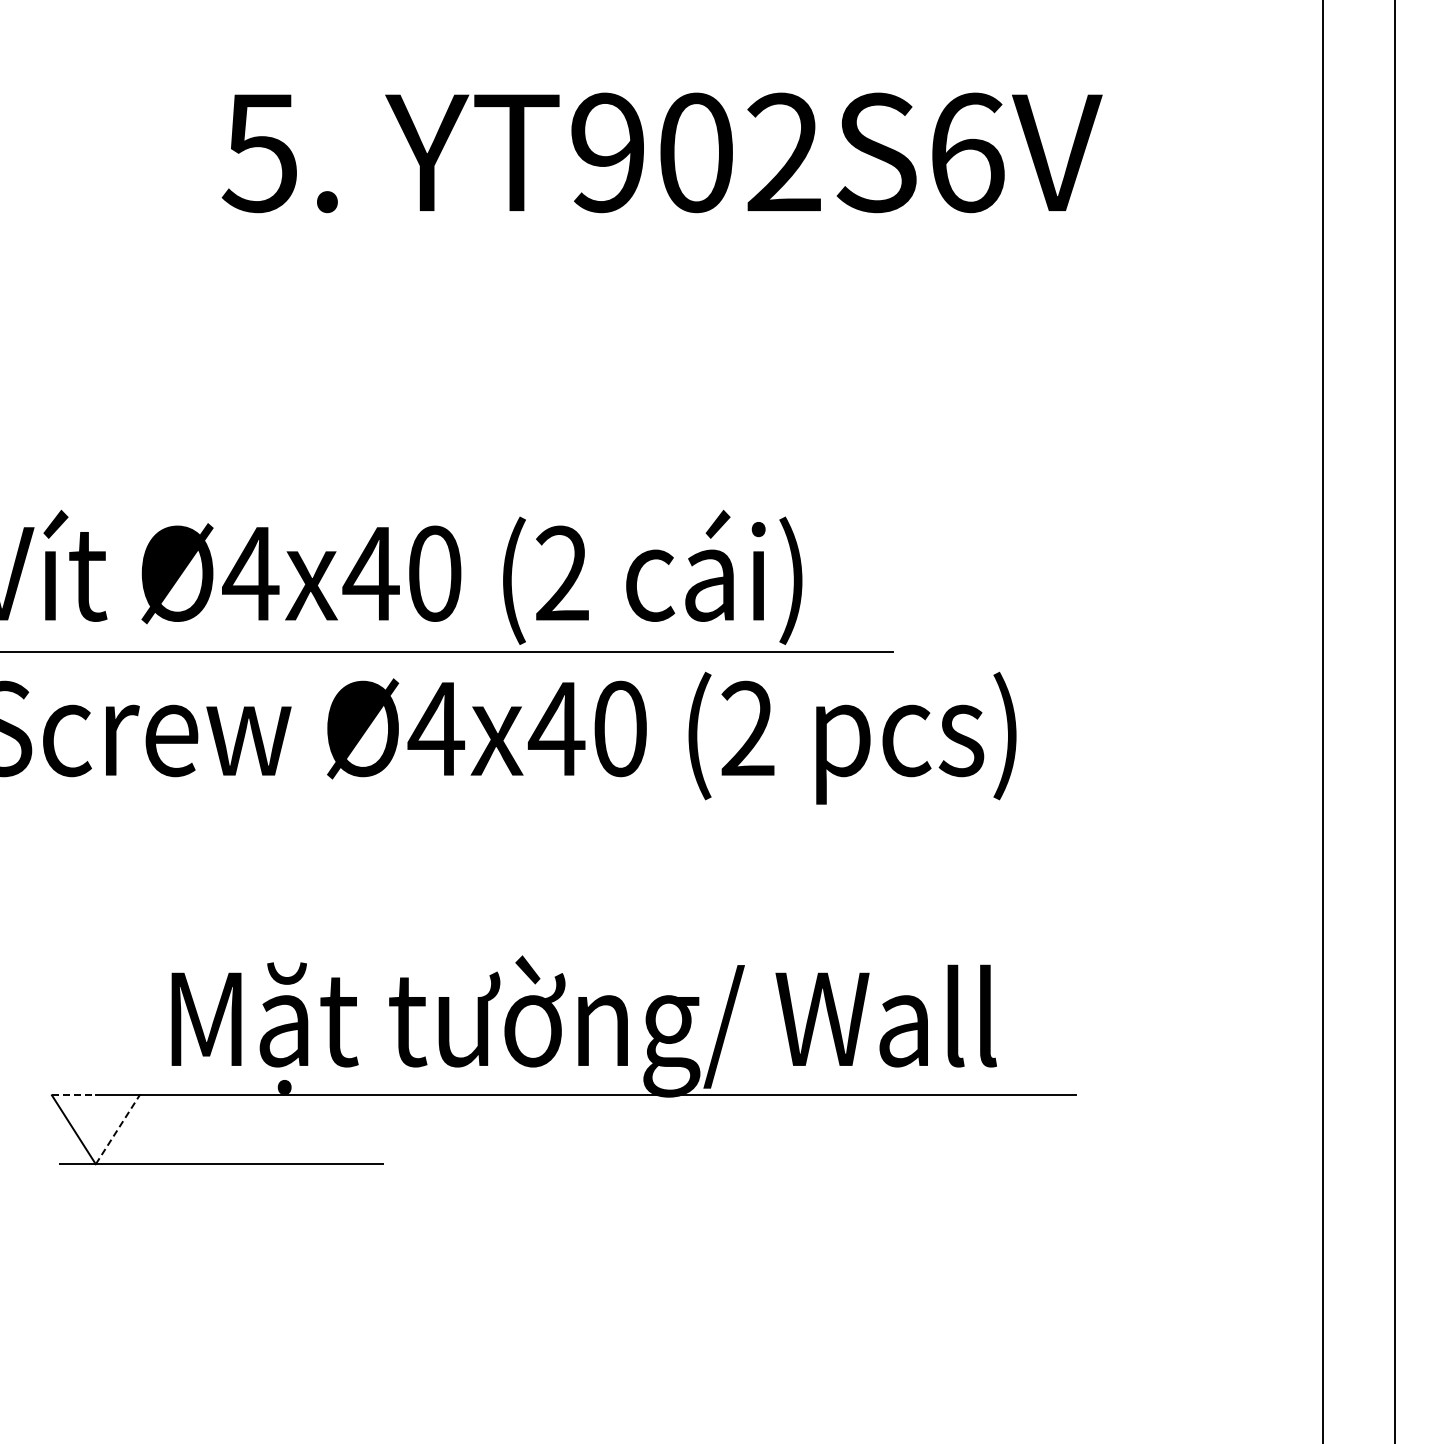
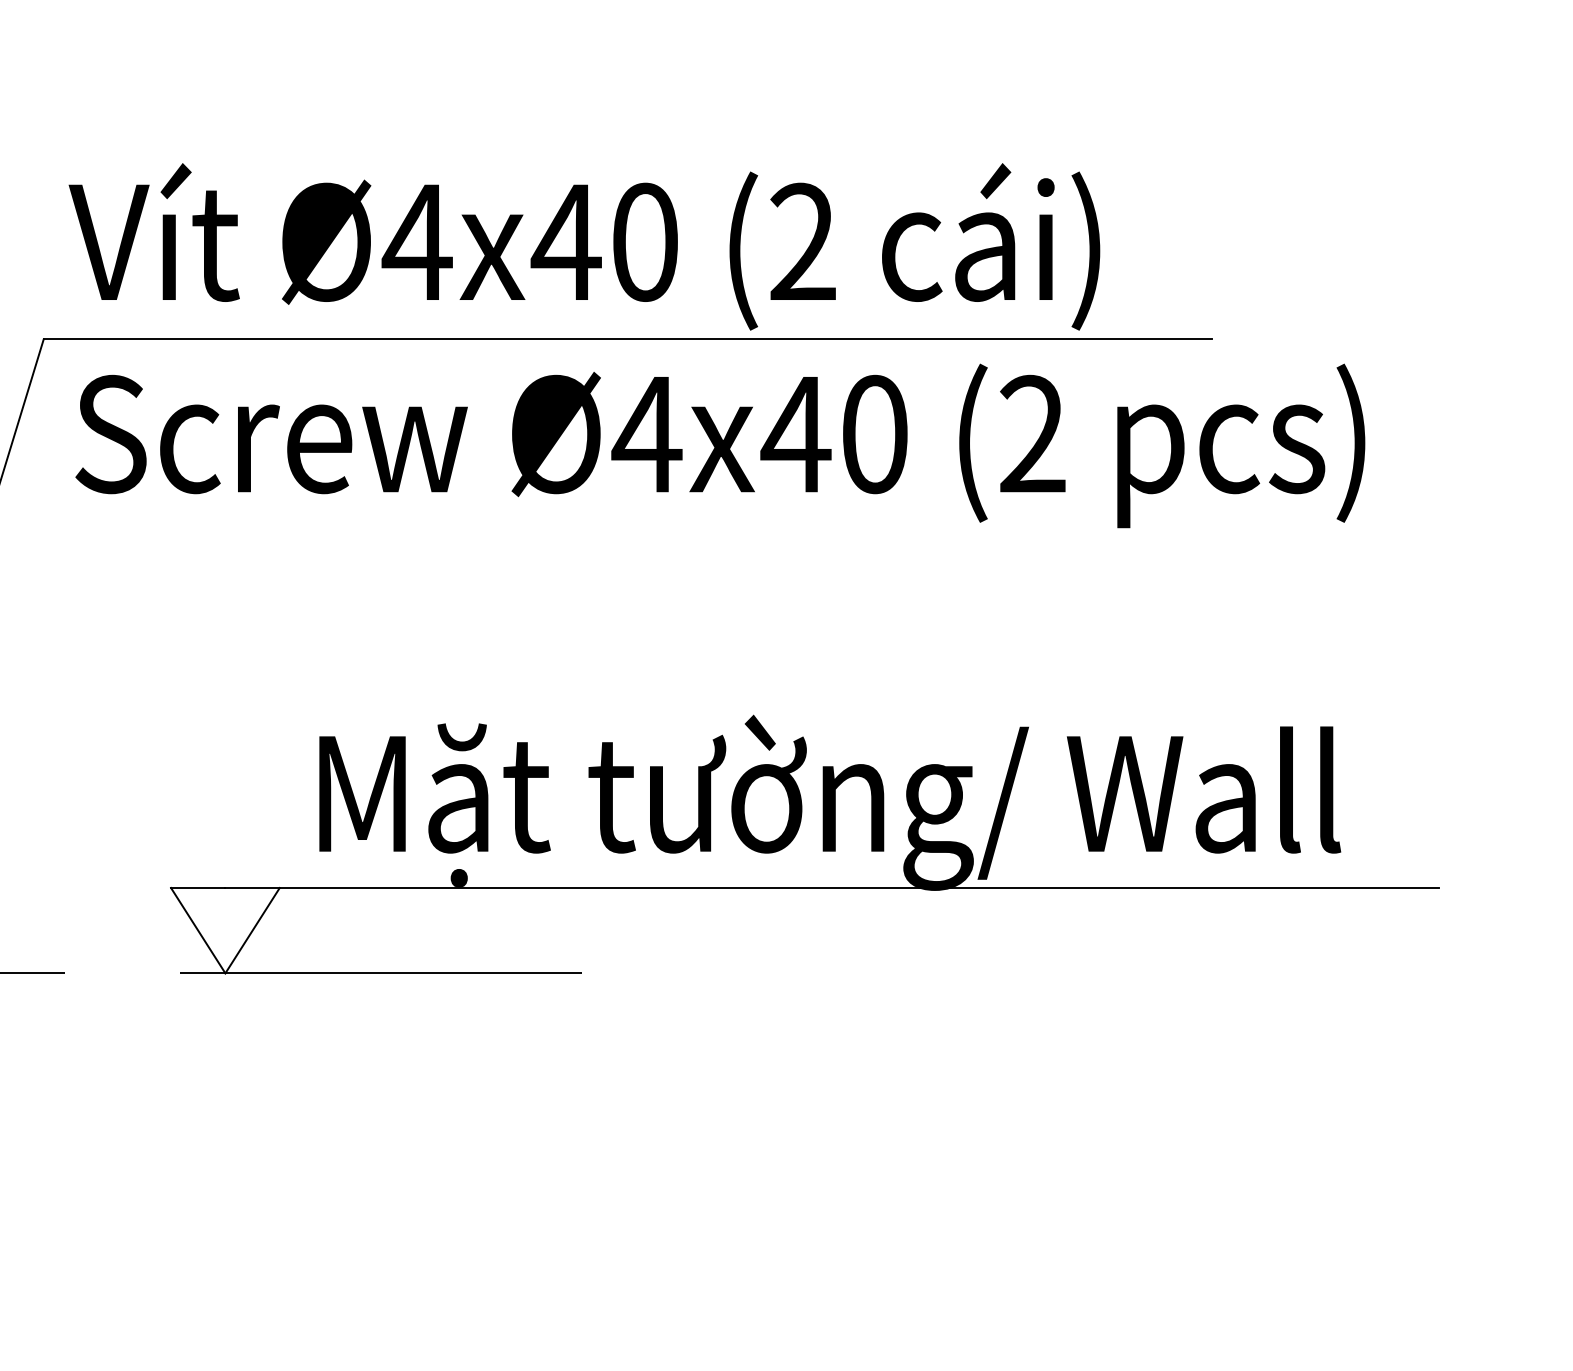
line: (73, 1095) -> (197, 888), dashed -> solid
line: (117, 1129) -> (252, 930), dashed -> solid

